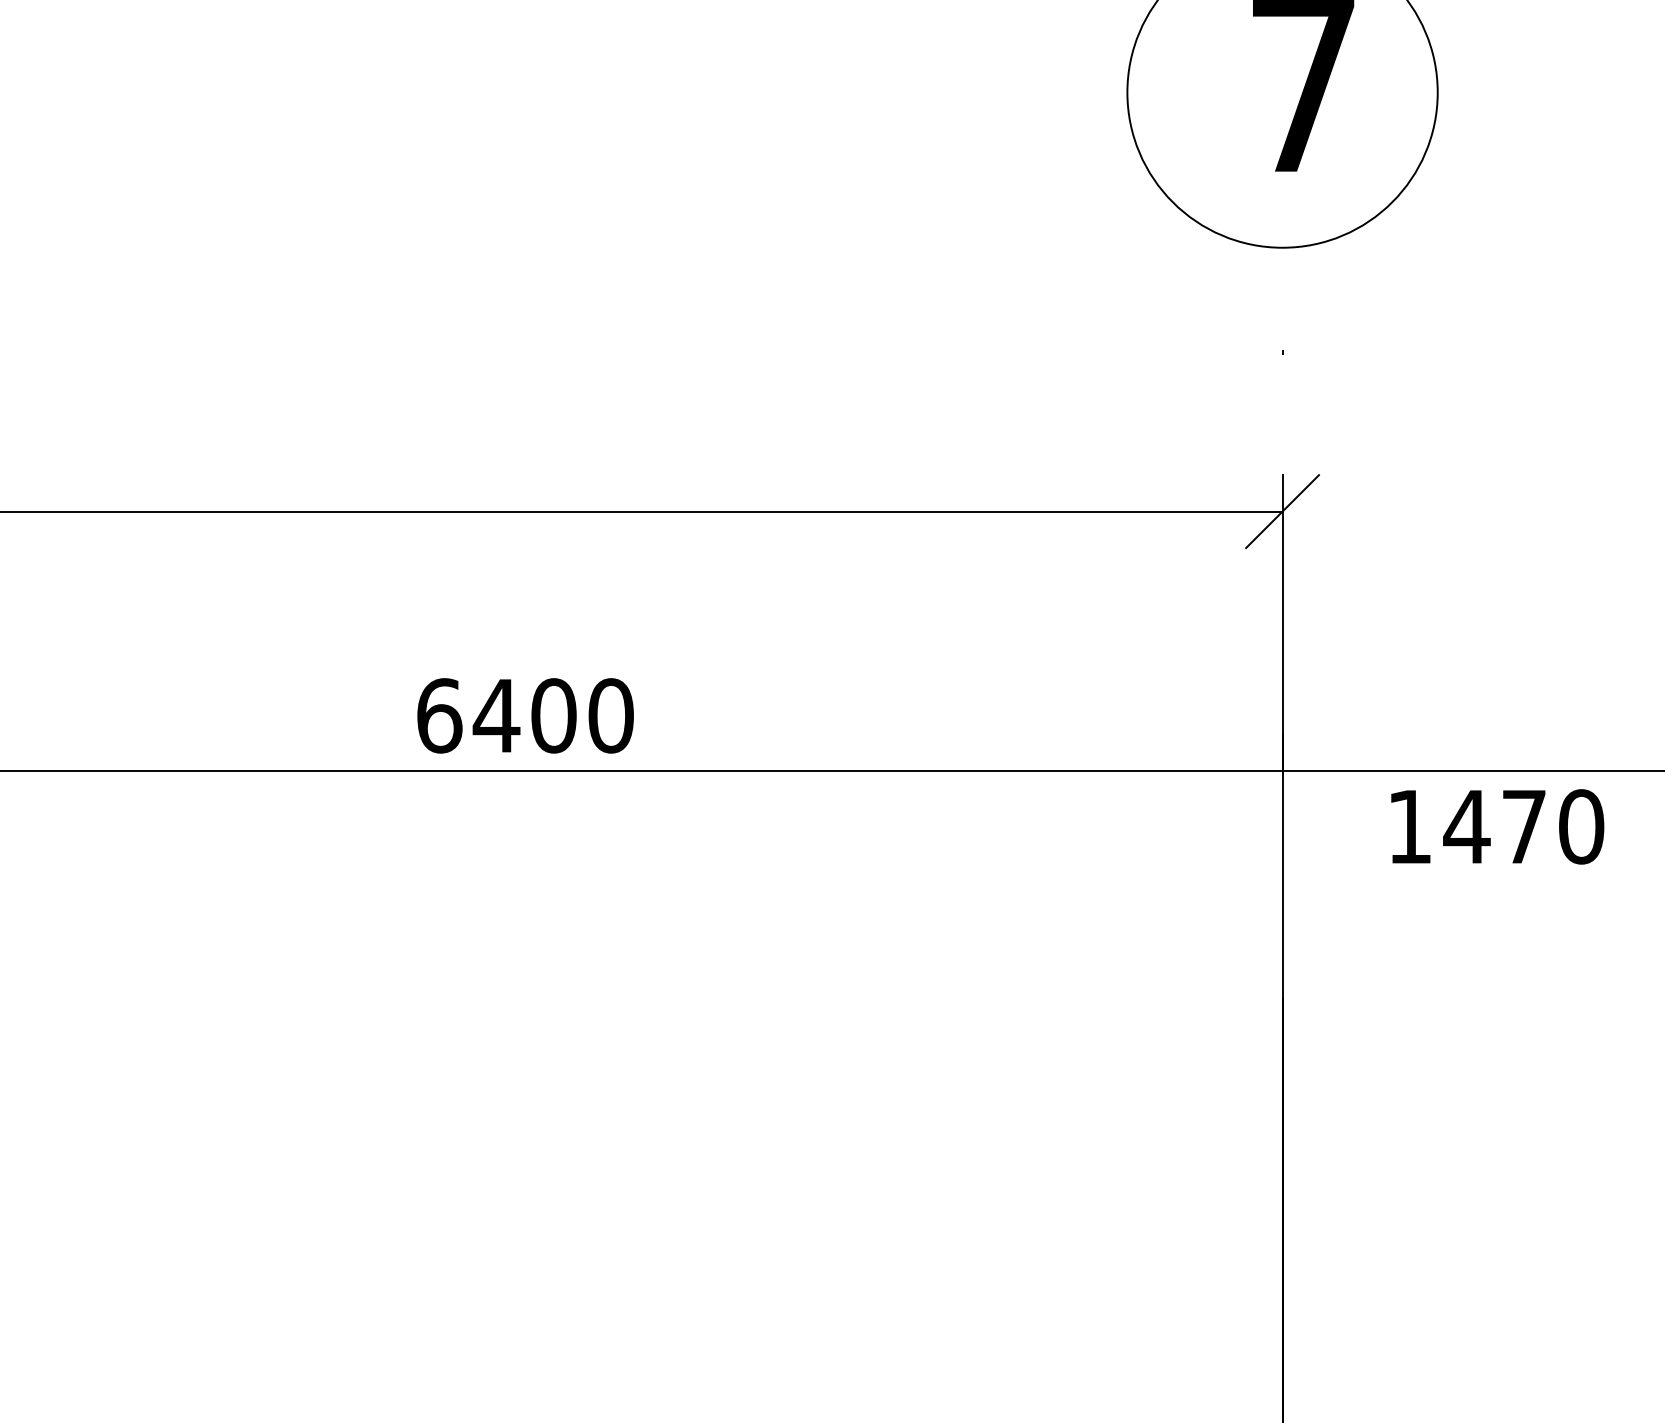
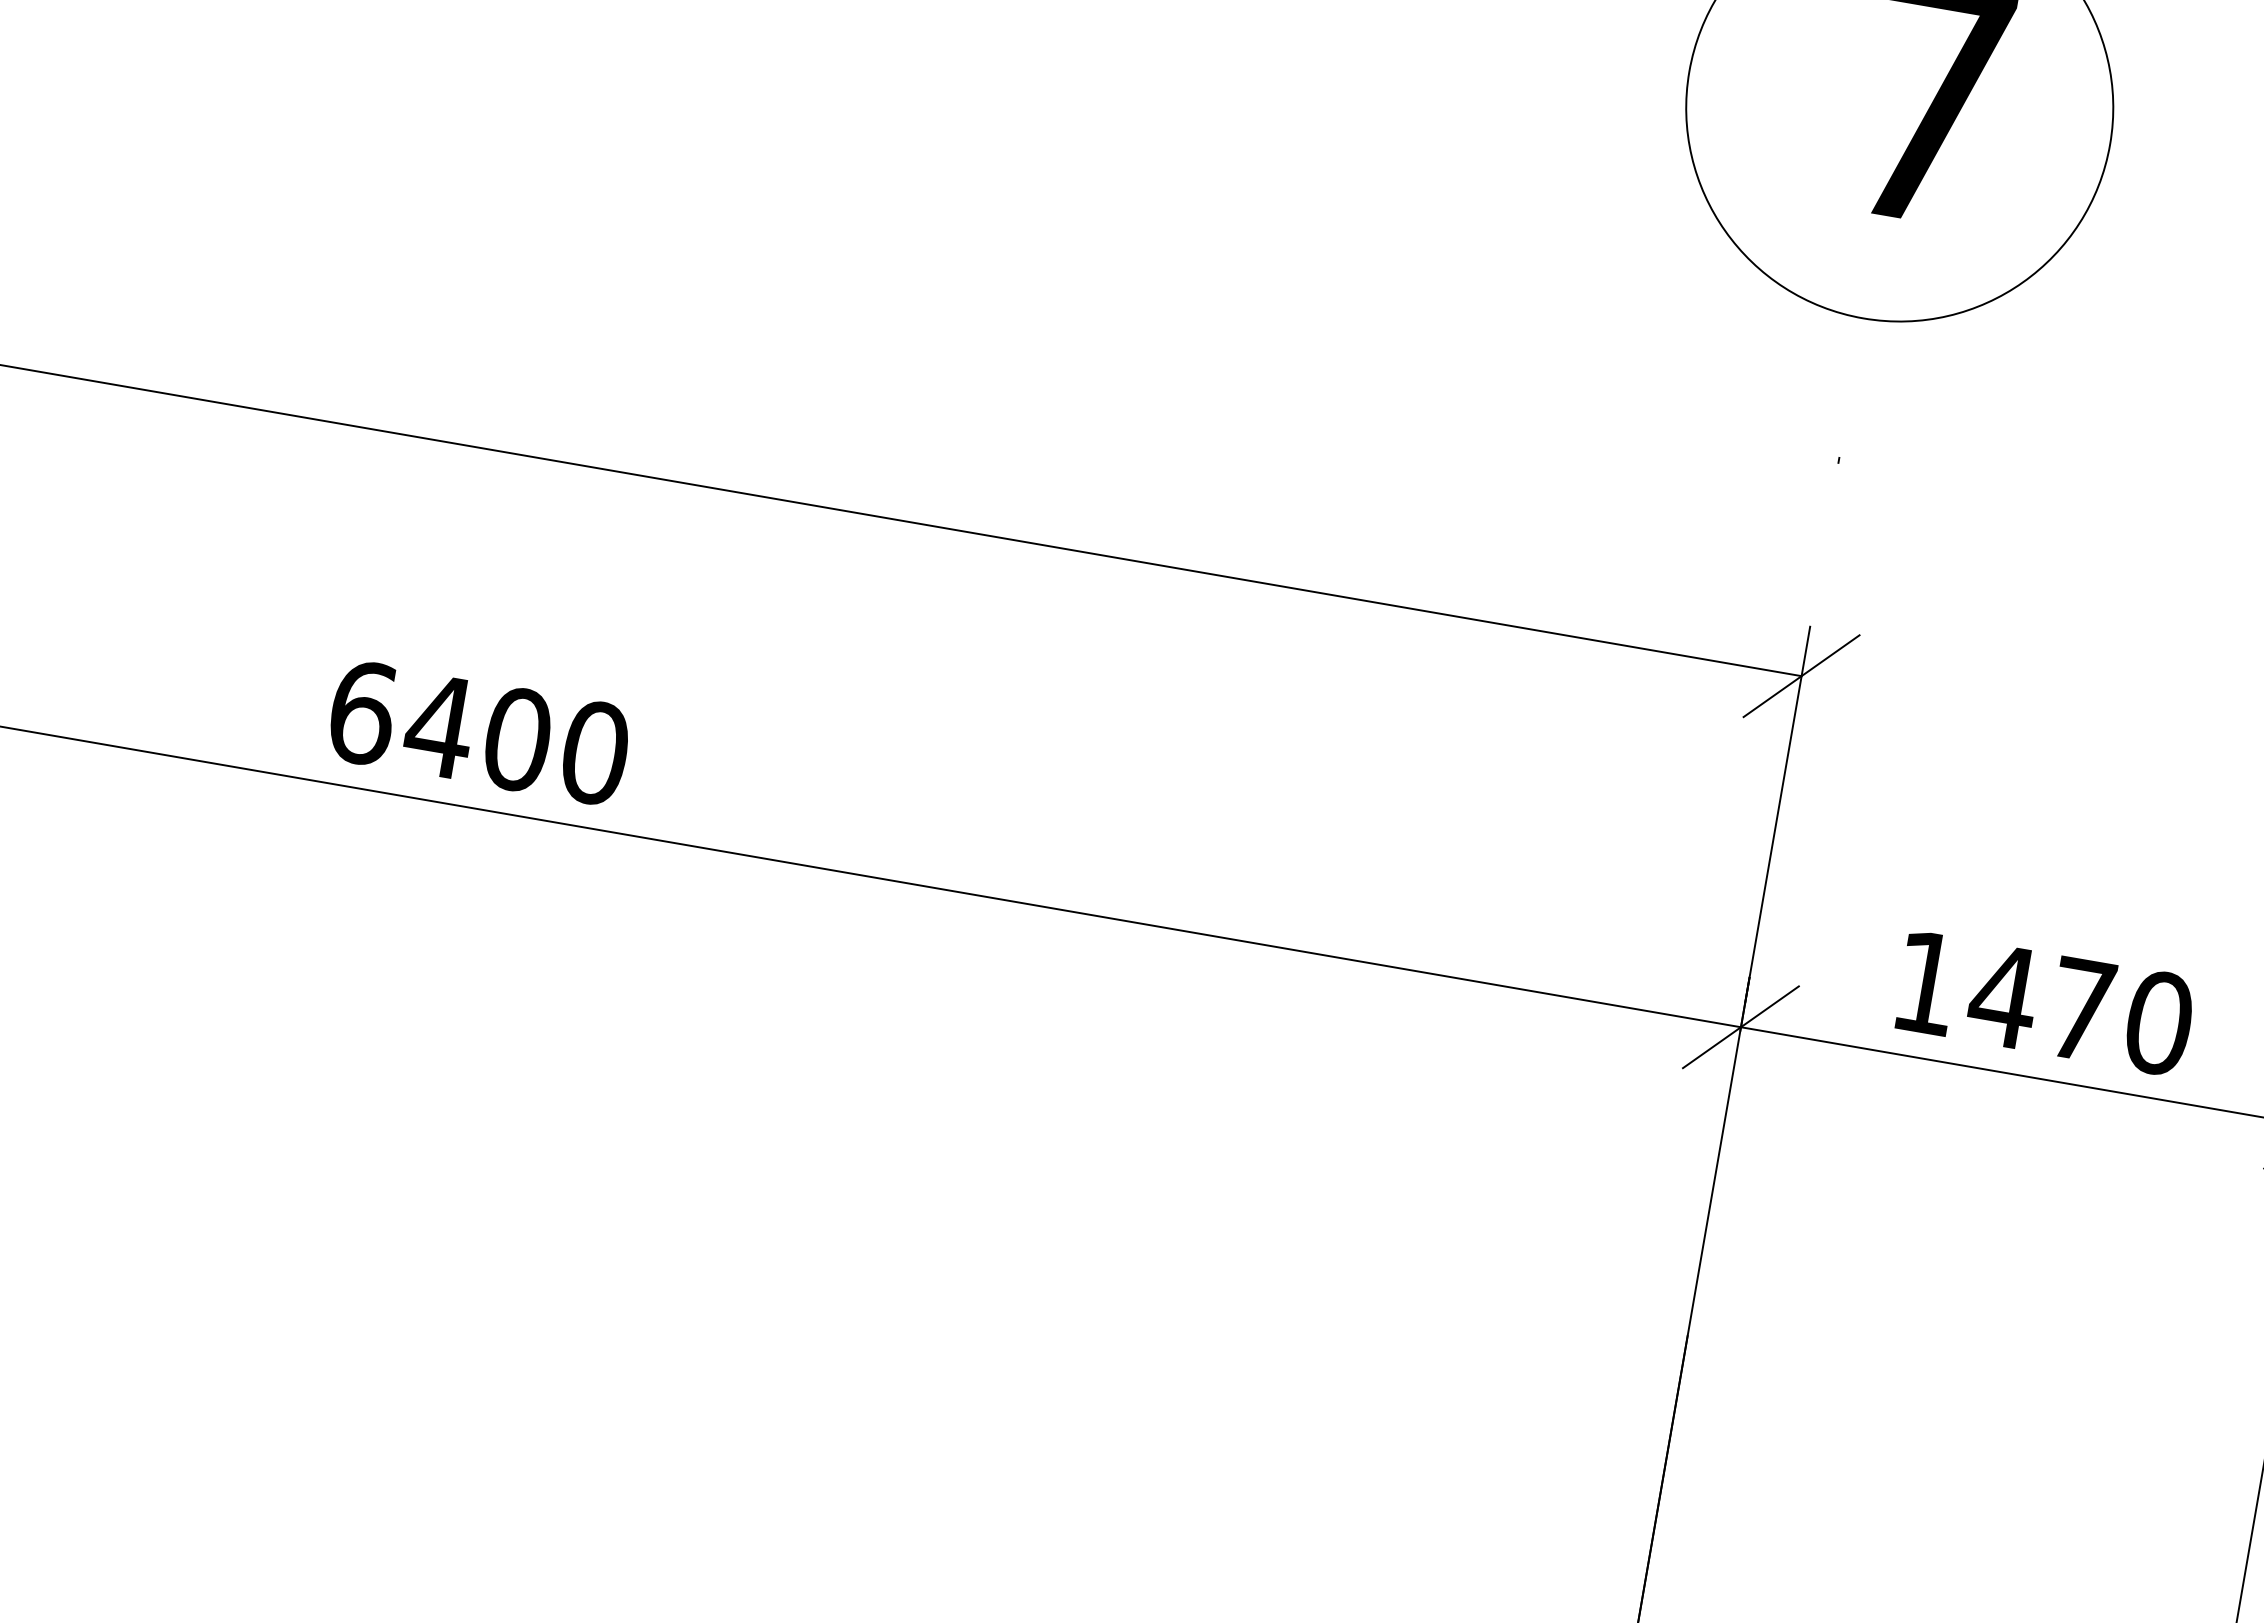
text: (525, 715) -> (479, 732), moved
line: (1282, 770) -> (1740, 1027), added
text: (1497, 826) -> (2045, 1002), moved

